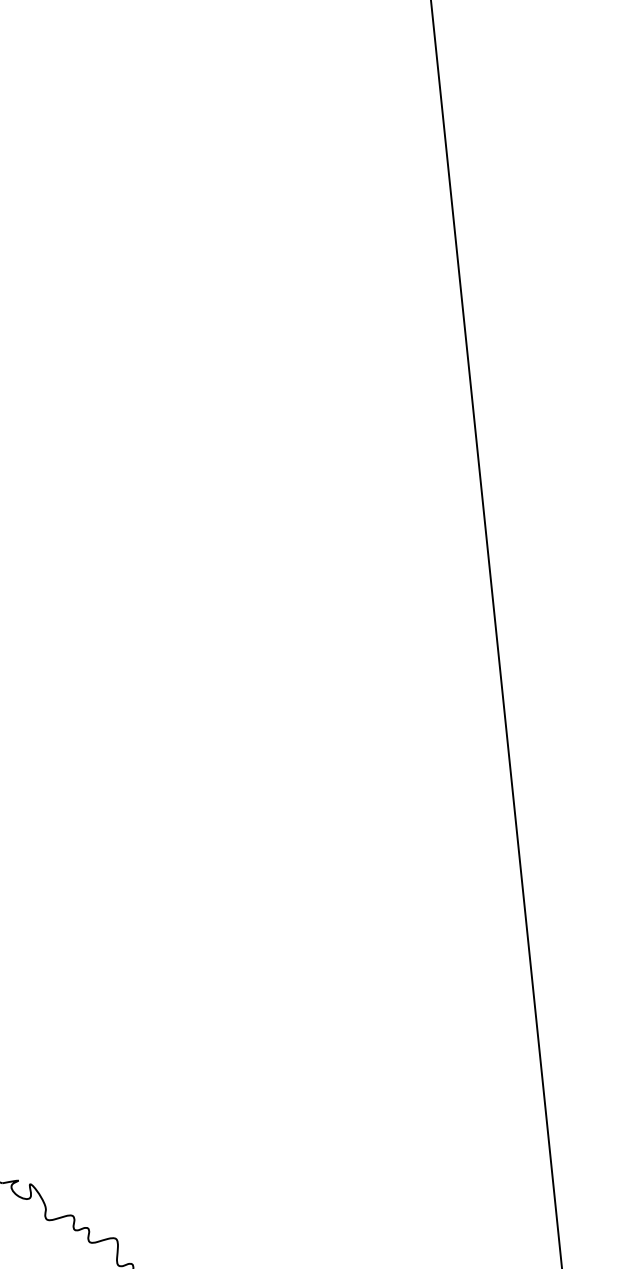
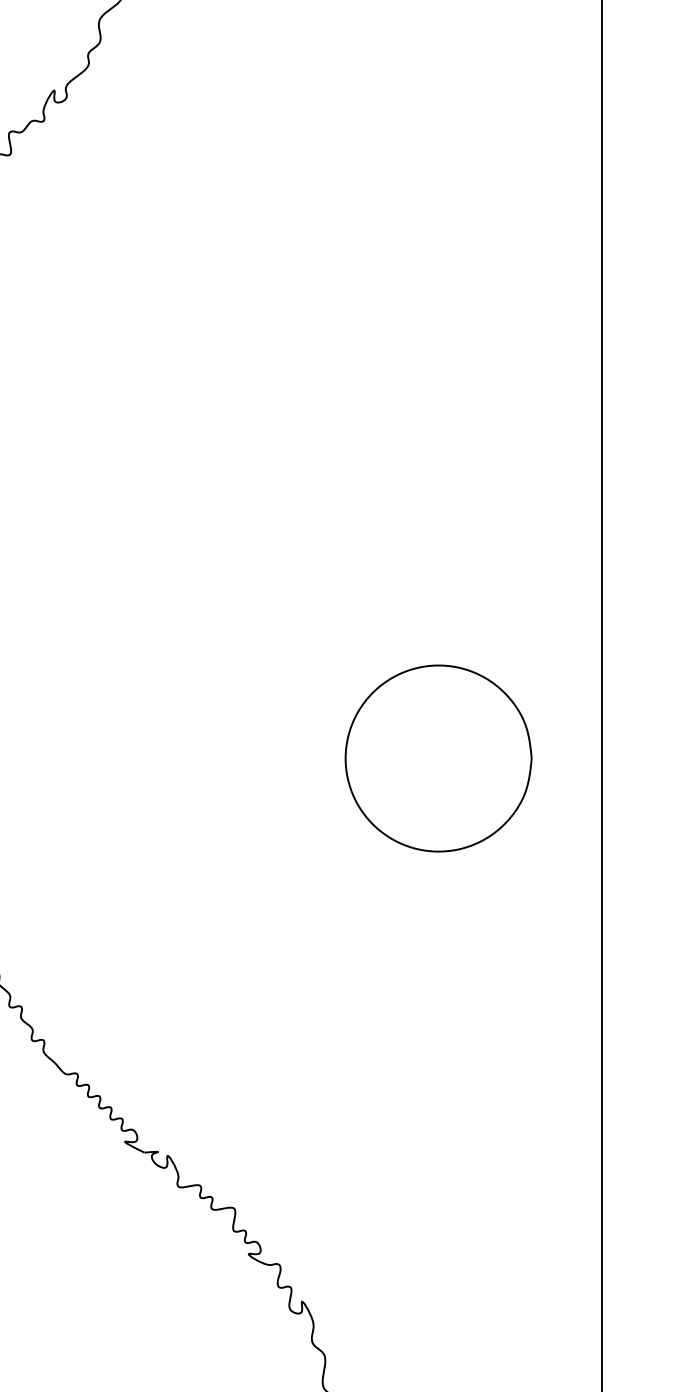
part: (303, 677) -> (438, 758), added

